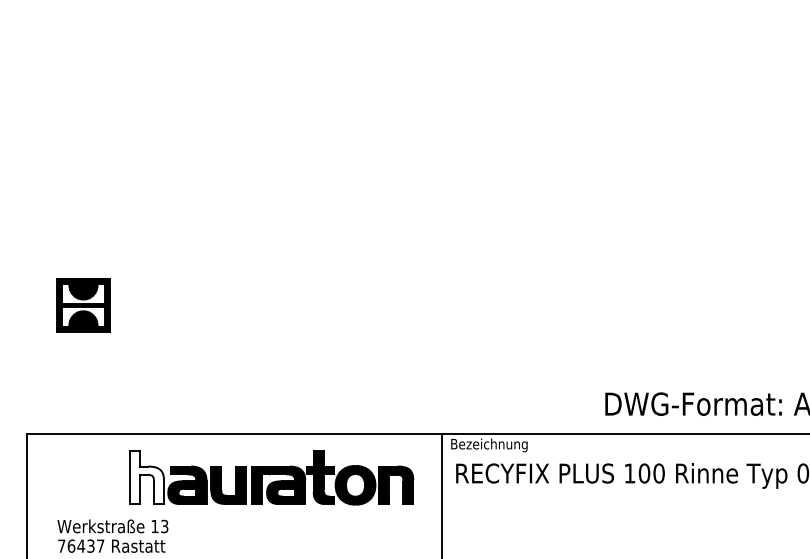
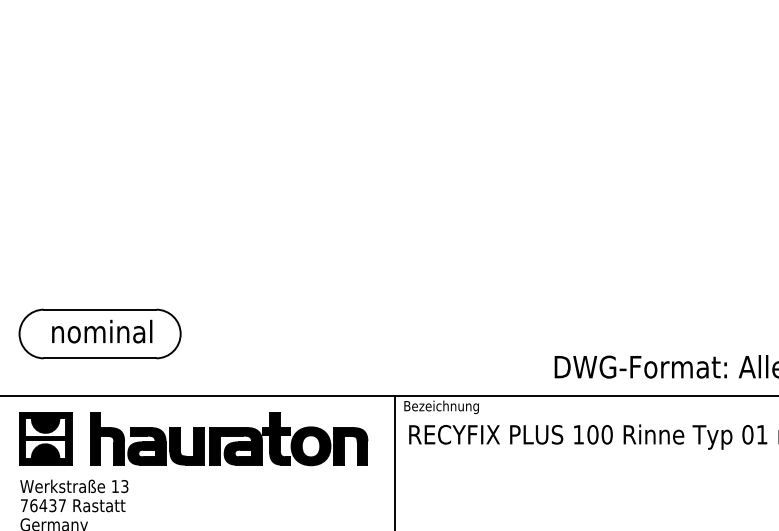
part: (83, 305) -> (45, 438), moved
part: (138, 369) -> (99, 333), added
fill: (146, 477) -> (107, 438), added

